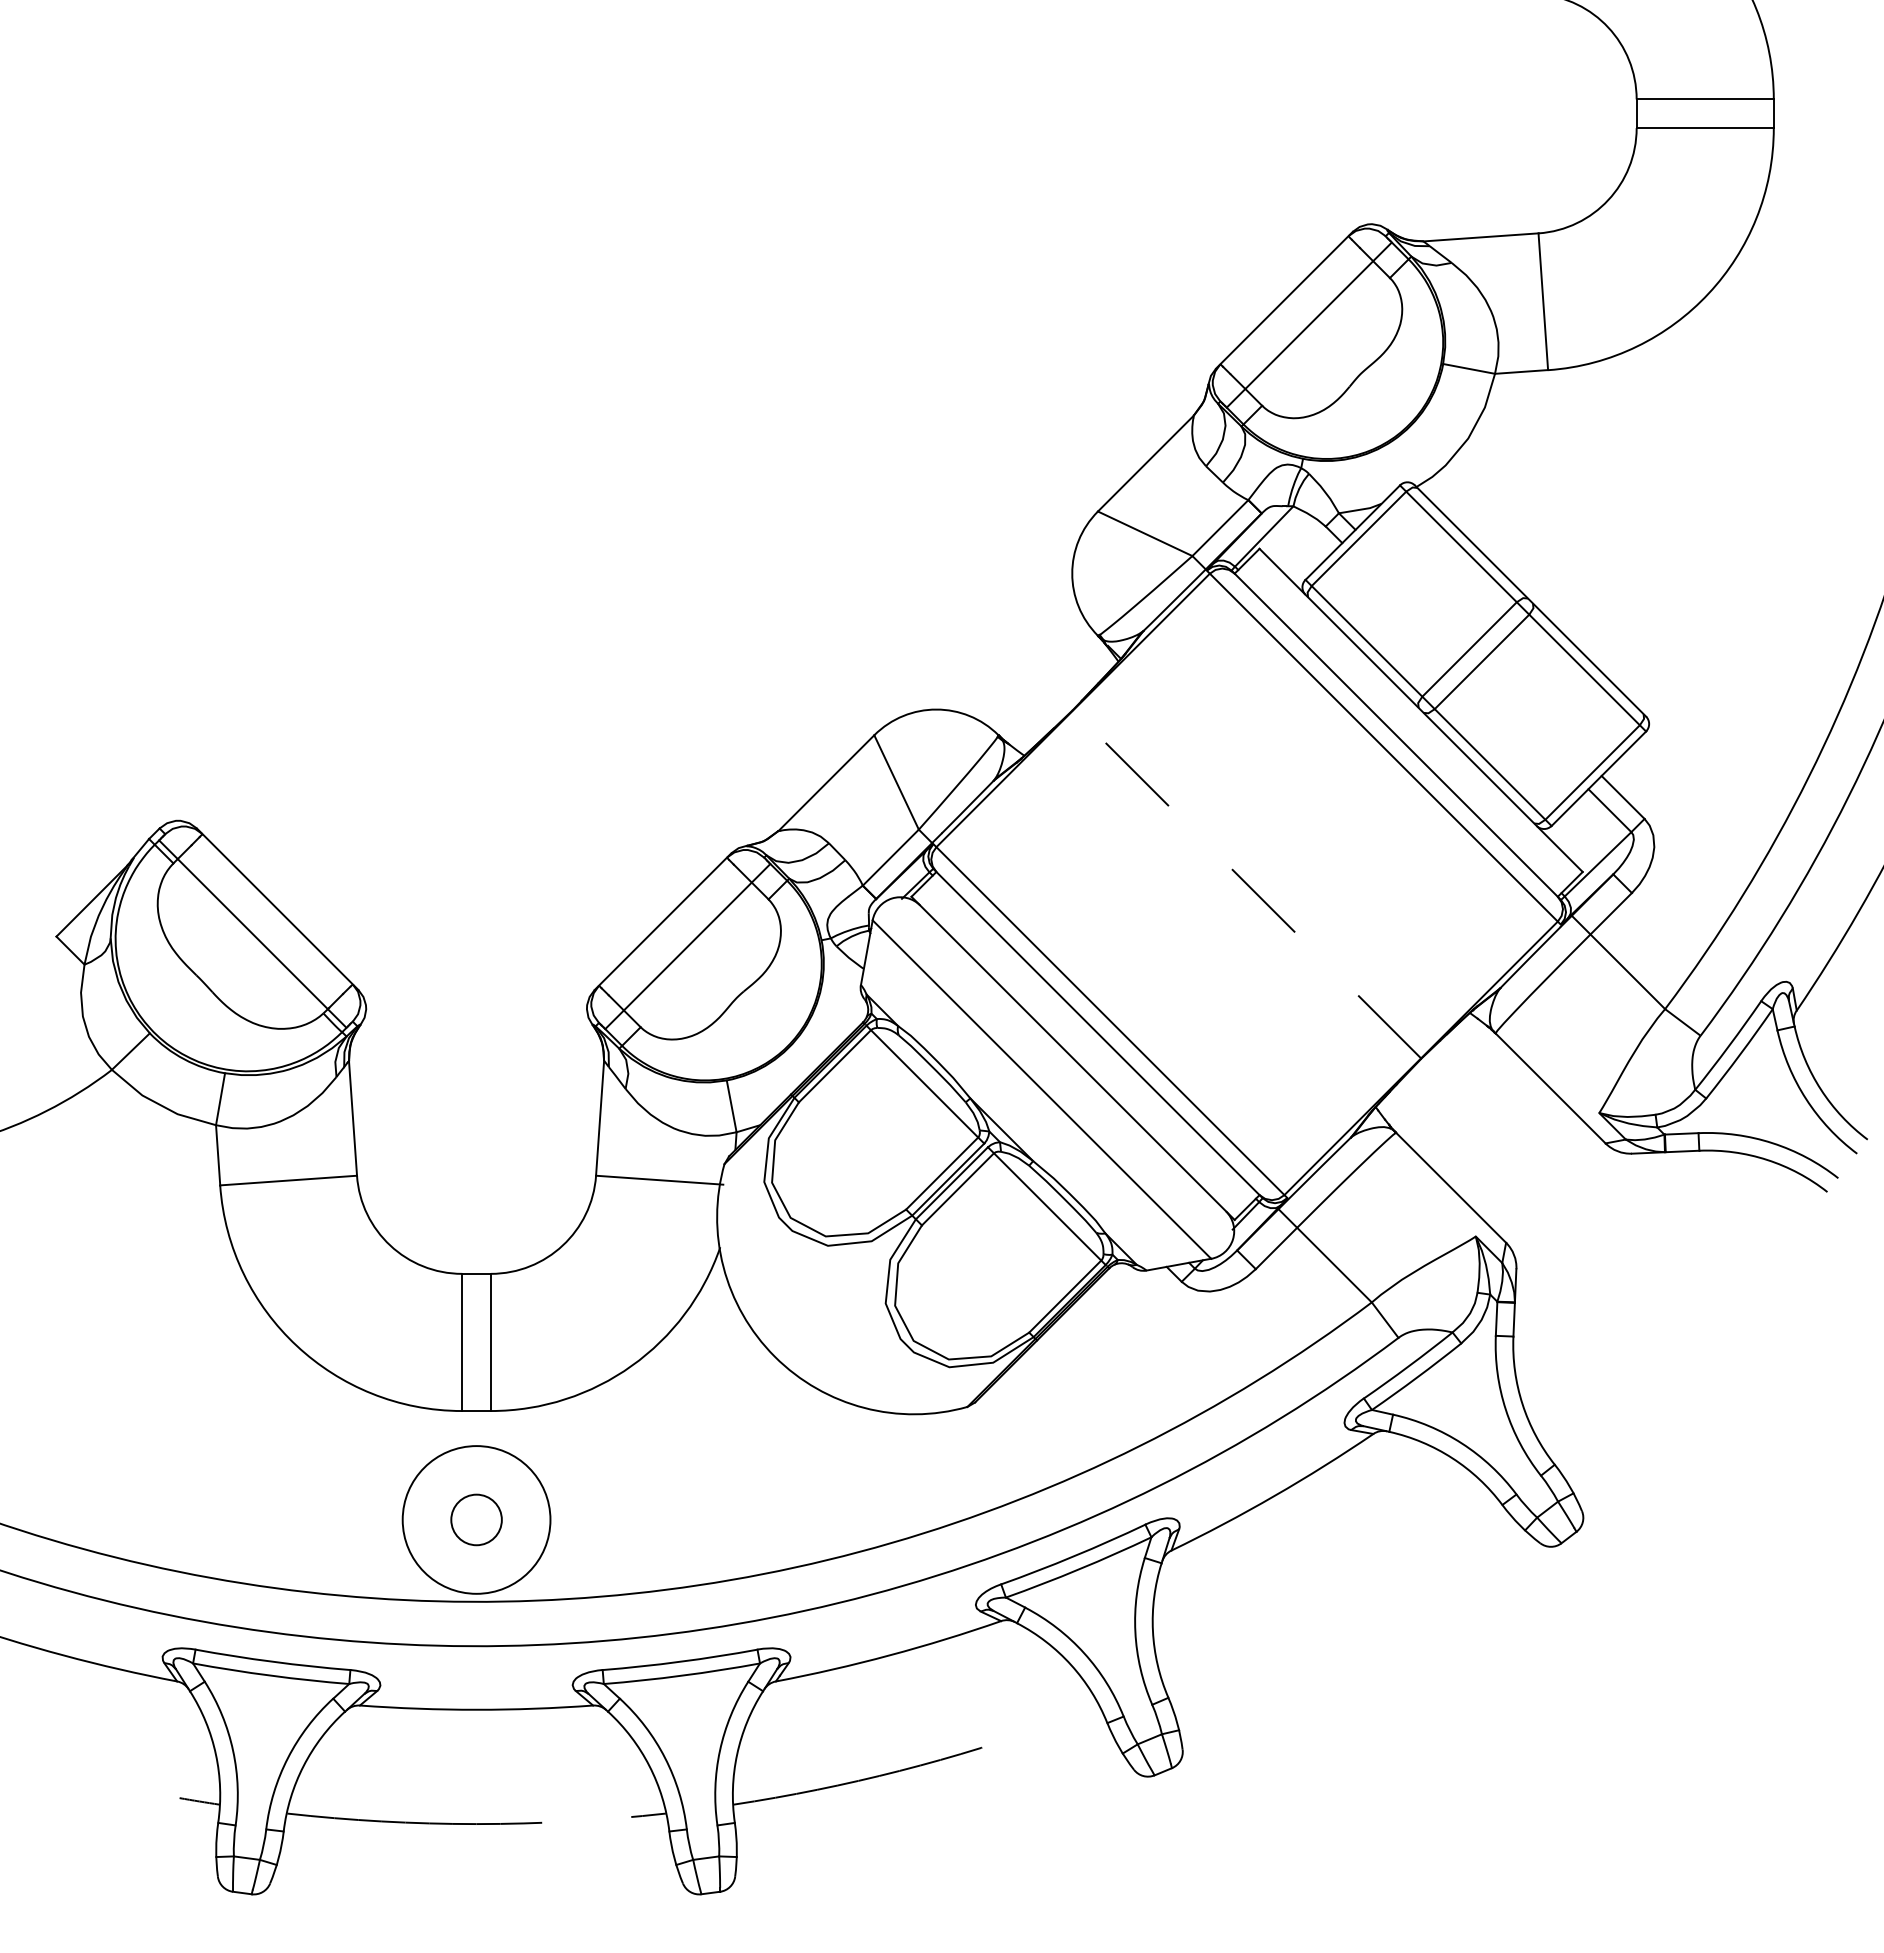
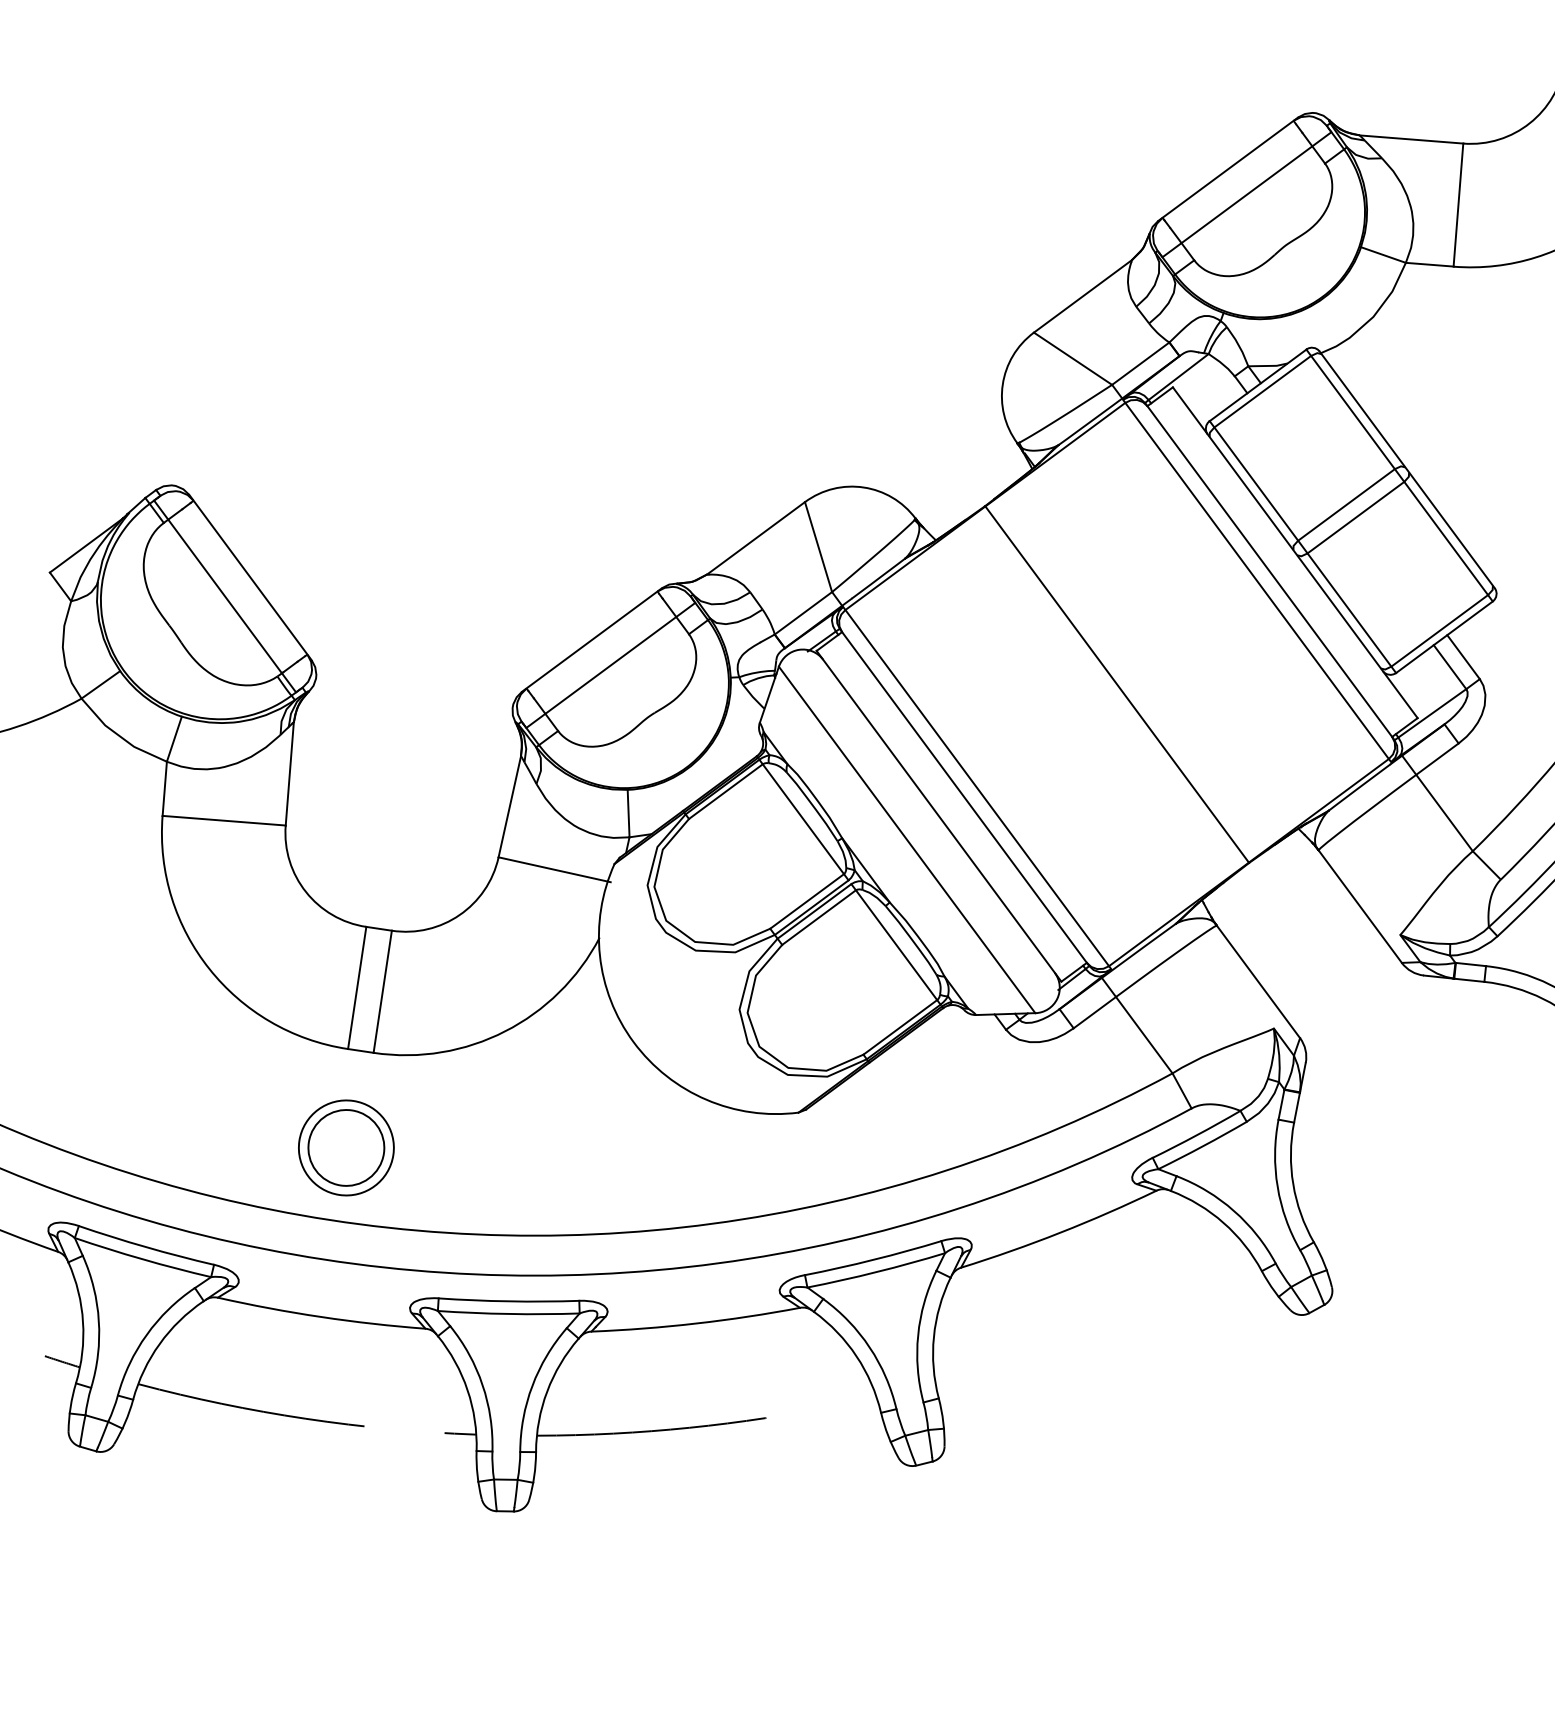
line: (1246, 884) -> (1116, 684), dashed -> solid
circle: (476, 1519) -> (346, 1147), size x0.71
circle: (476, 1519) -> (346, 1147), size x1.67

